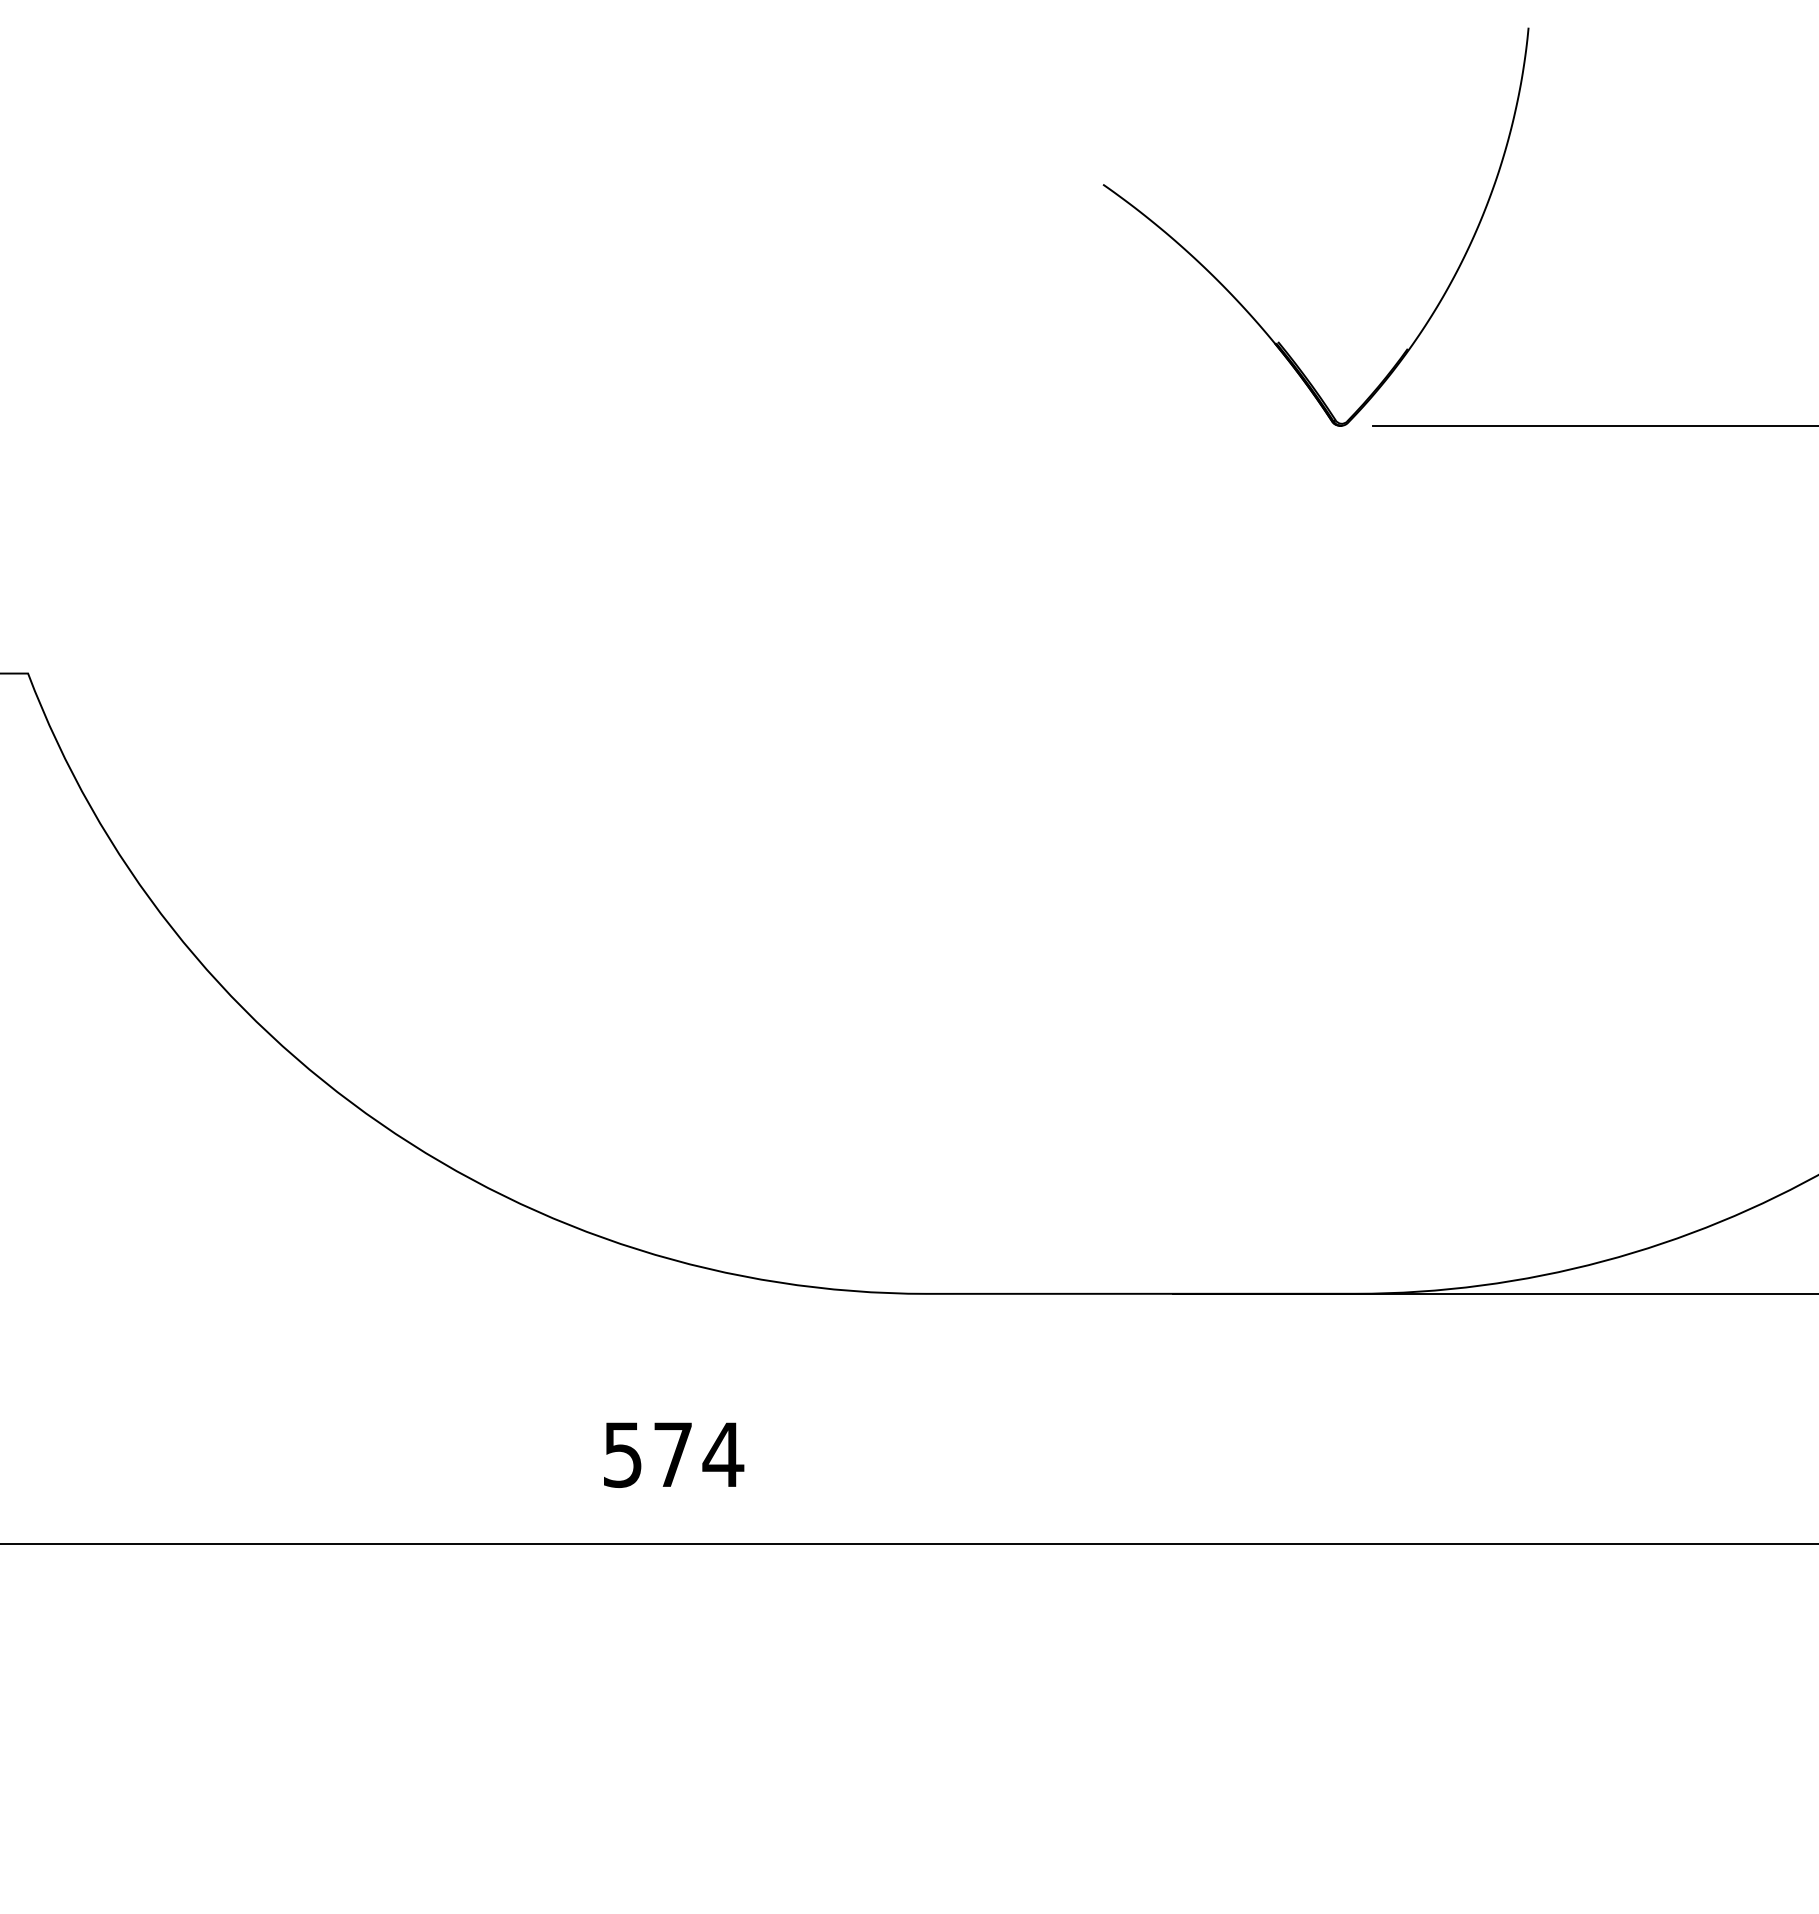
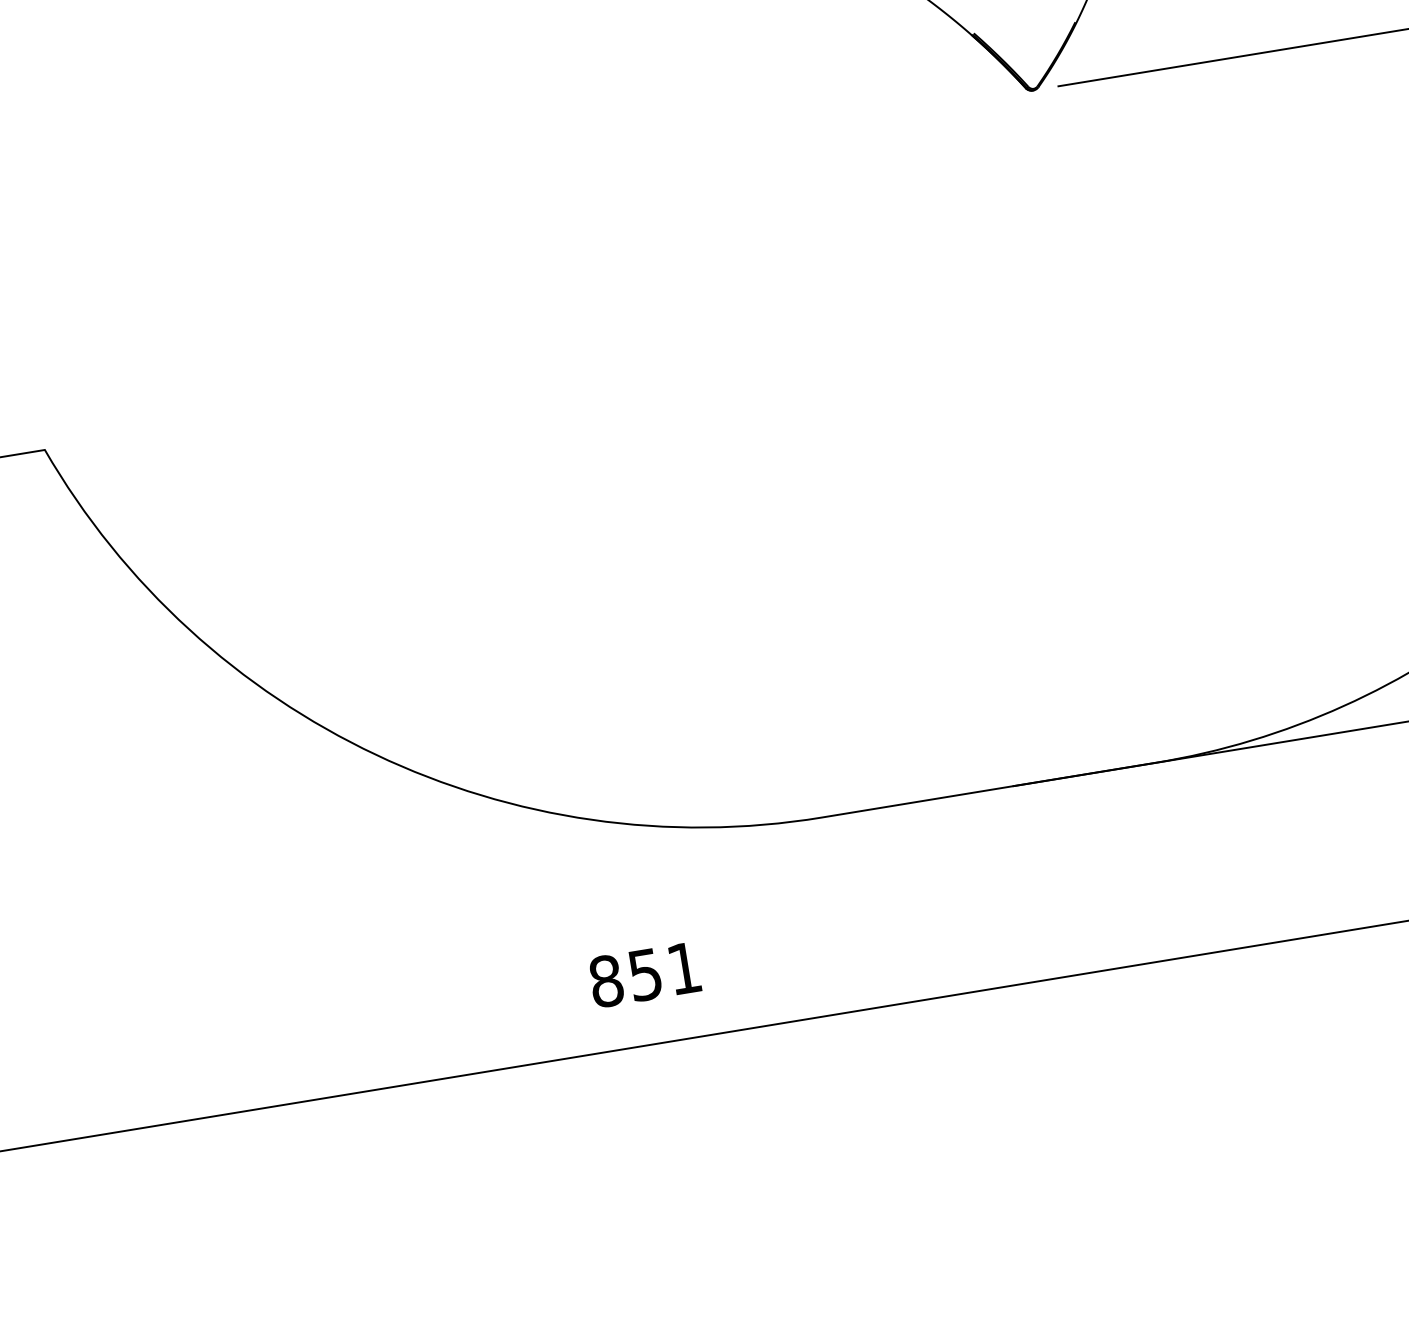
text: (673, 1454) -> (645, 974), 574 -> 851

